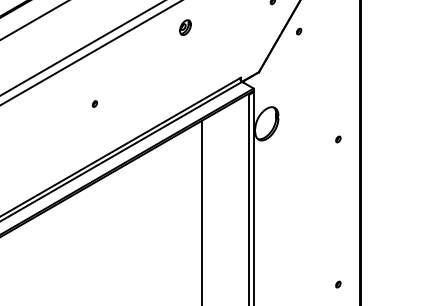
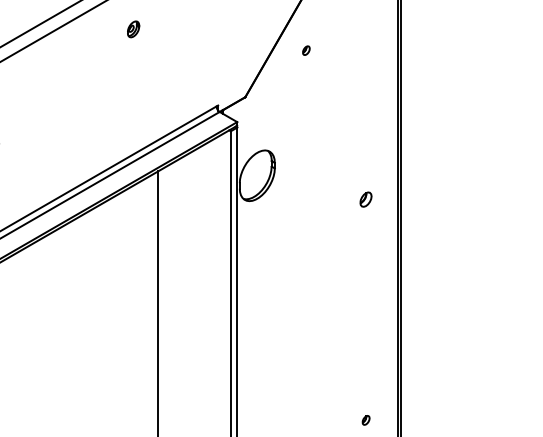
part: (185, 27) -> (133, 29), size x0.7
part: (299, 31) -> (306, 50), moved
part: (338, 139) -> (366, 199), size x1.6

